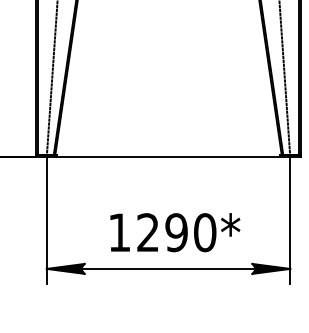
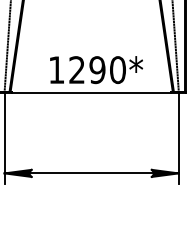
text: (175, 232) -> (96, 69), moved

